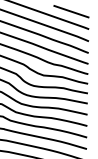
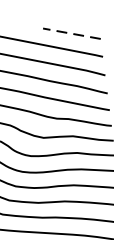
line: (71, 11) -> (71, 33), solid -> dashed

